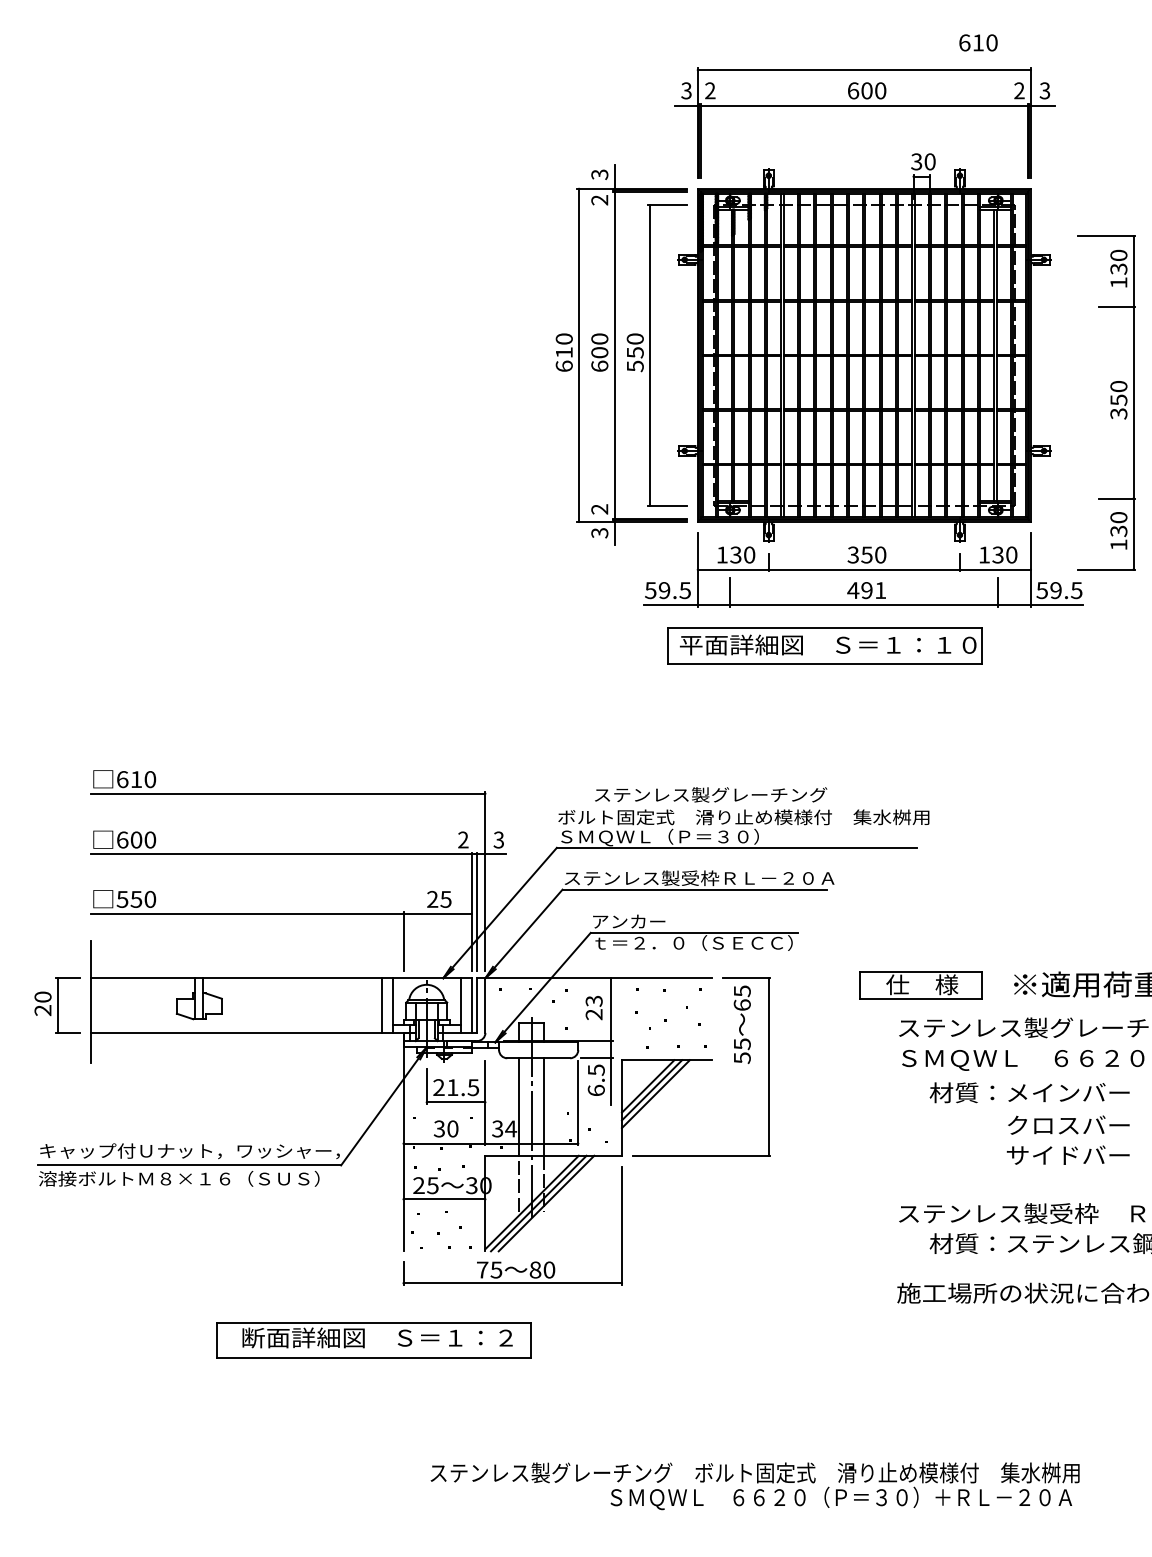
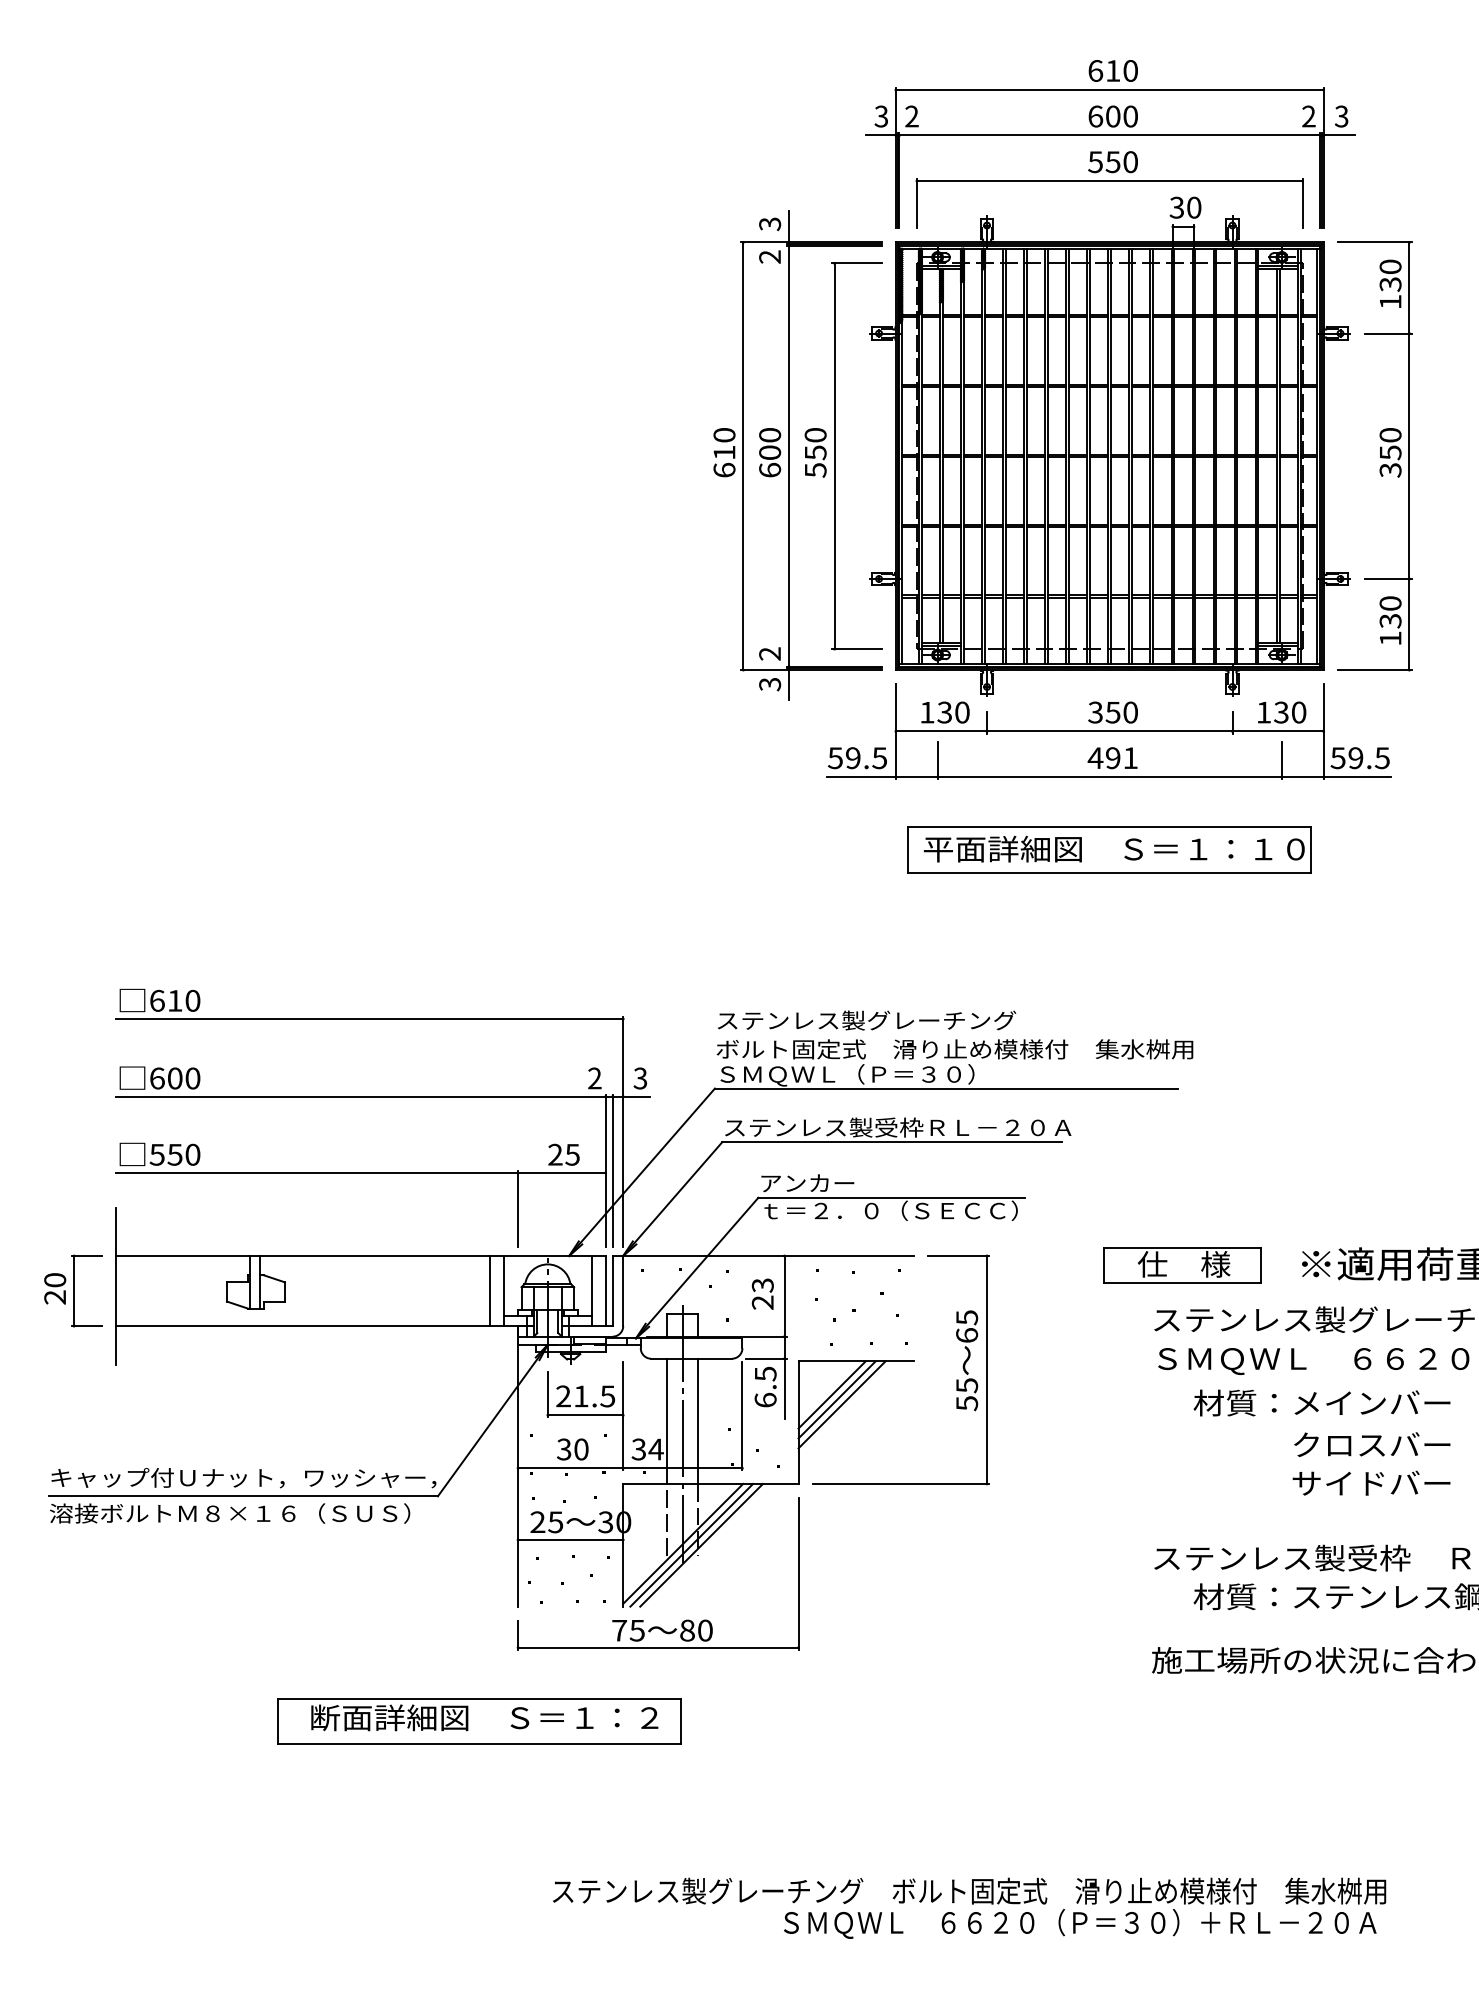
text: (977, 42) -> (1112, 70), moved
part: (864, 141) -> (1109, 181), added
part: (1106, 403) -> (1374, 456), moved
part: (824, 645) -> (1109, 849), moved
text: (711, 794) -> (867, 1020), moved
text: (742, 1024) -> (967, 1360), moved

